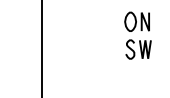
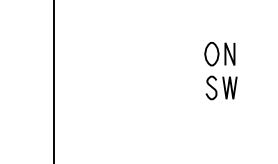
part: (137, 35) -> (220, 70), size x0.7

